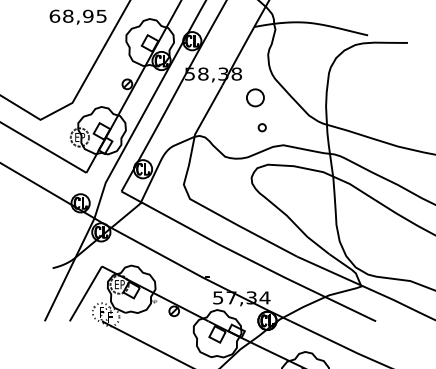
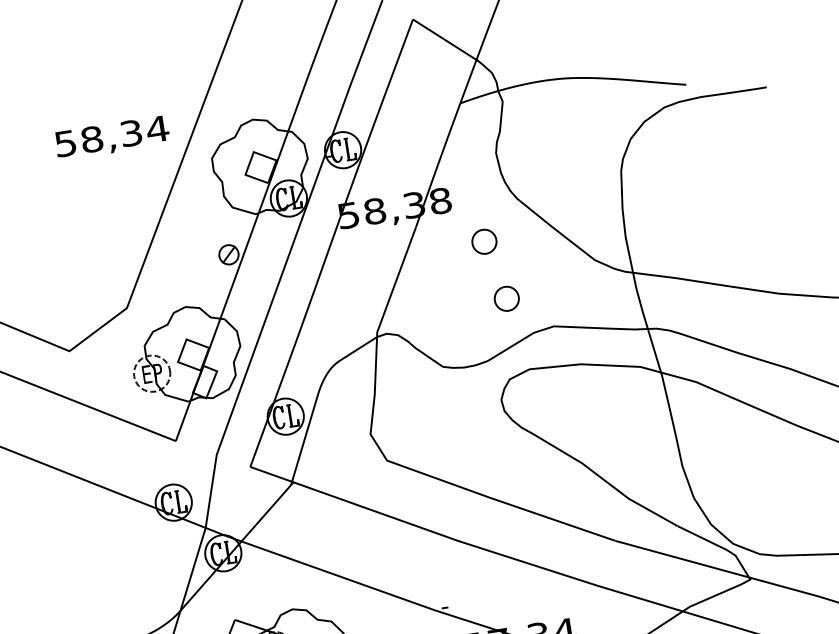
text: (78, 15) -> (111, 134), 68,95 -> 58,34
part: (255, 97) -> (484, 241), size x0.71
part: (262, 127) -> (507, 297), size x1.67

